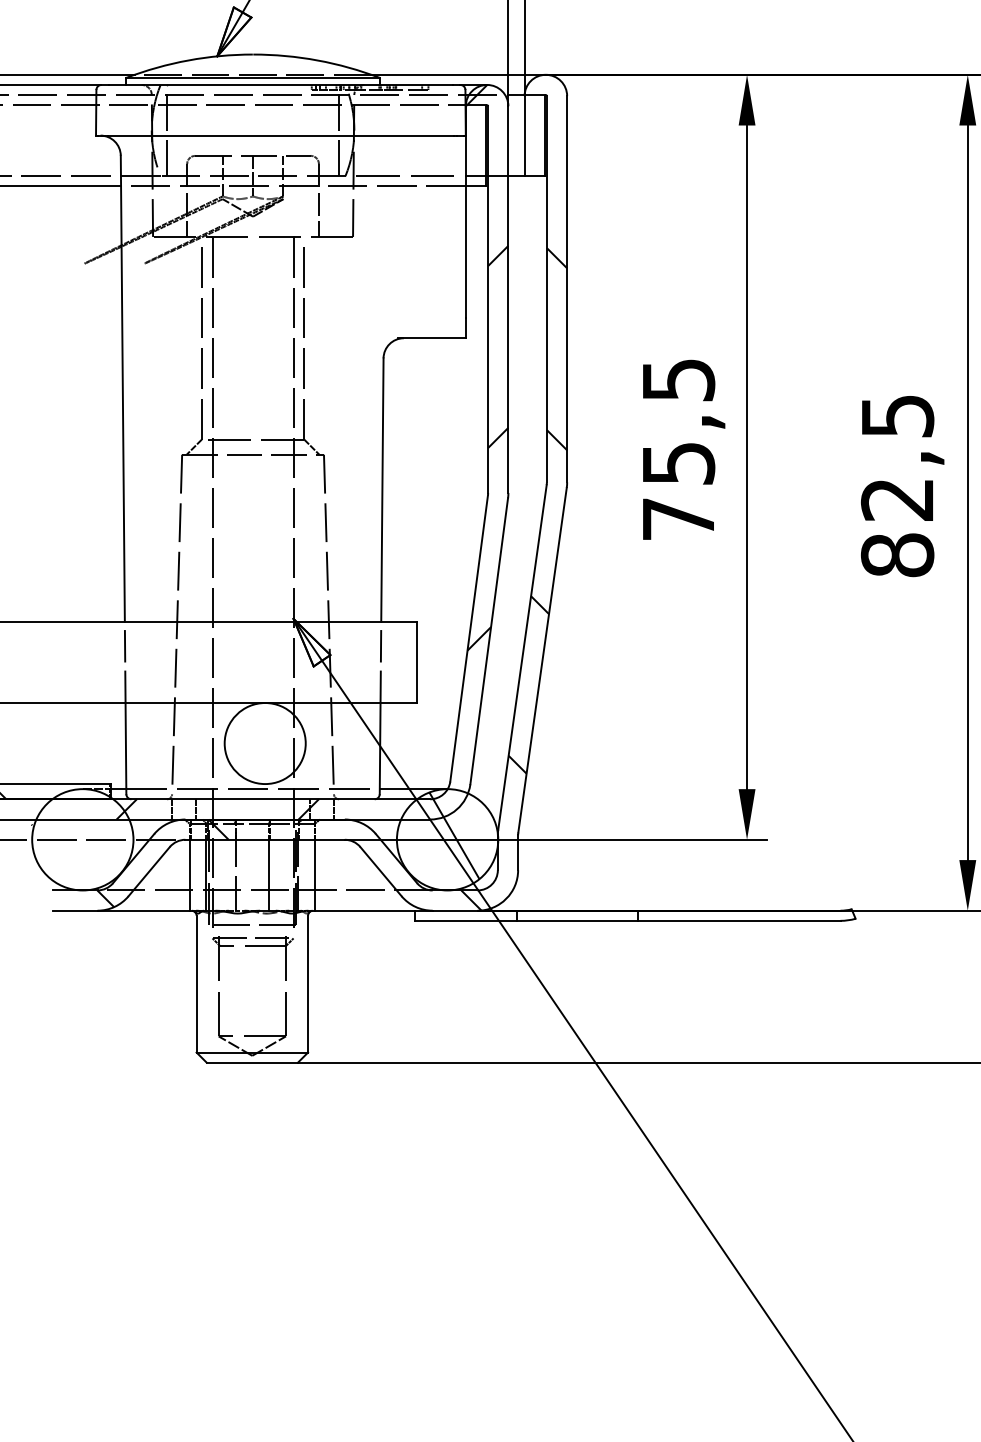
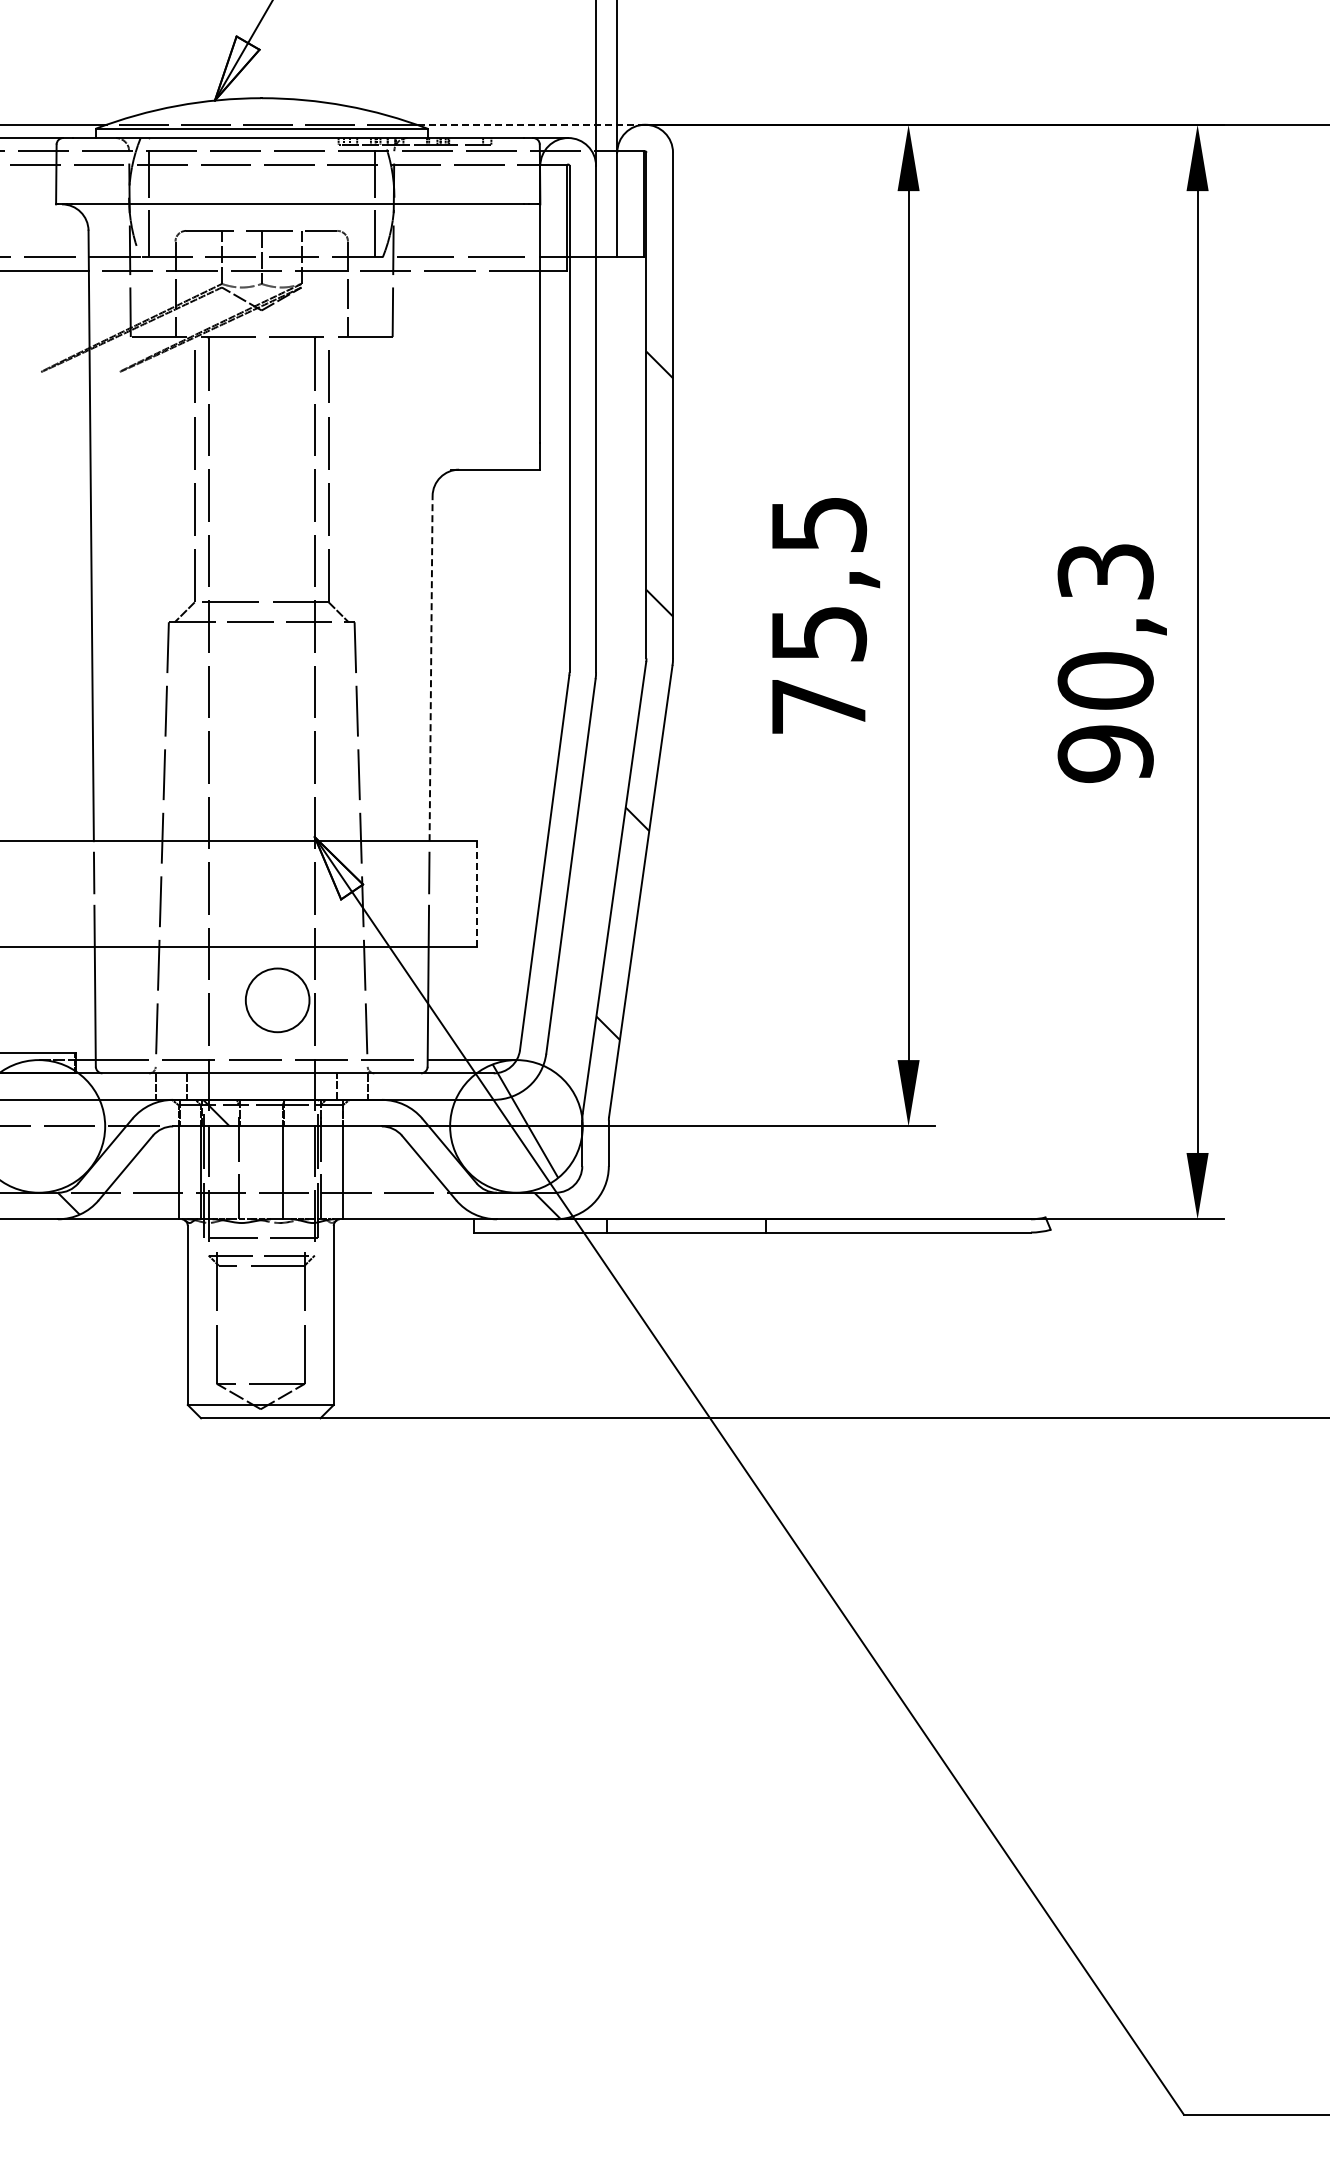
line: (458, 74) -> (530, 124), solid -> dashed
hatch: (312, 451) -> (339, 618), removed
text: (897, 486) -> (1105, 663), 82,5 -> 90,3
line: (382, 490) -> (431, 668), solid -> dashed
line: (417, 662) -> (476, 894), solid -> dashed
circle: (265, 743) -> (277, 1000), size x0.6

